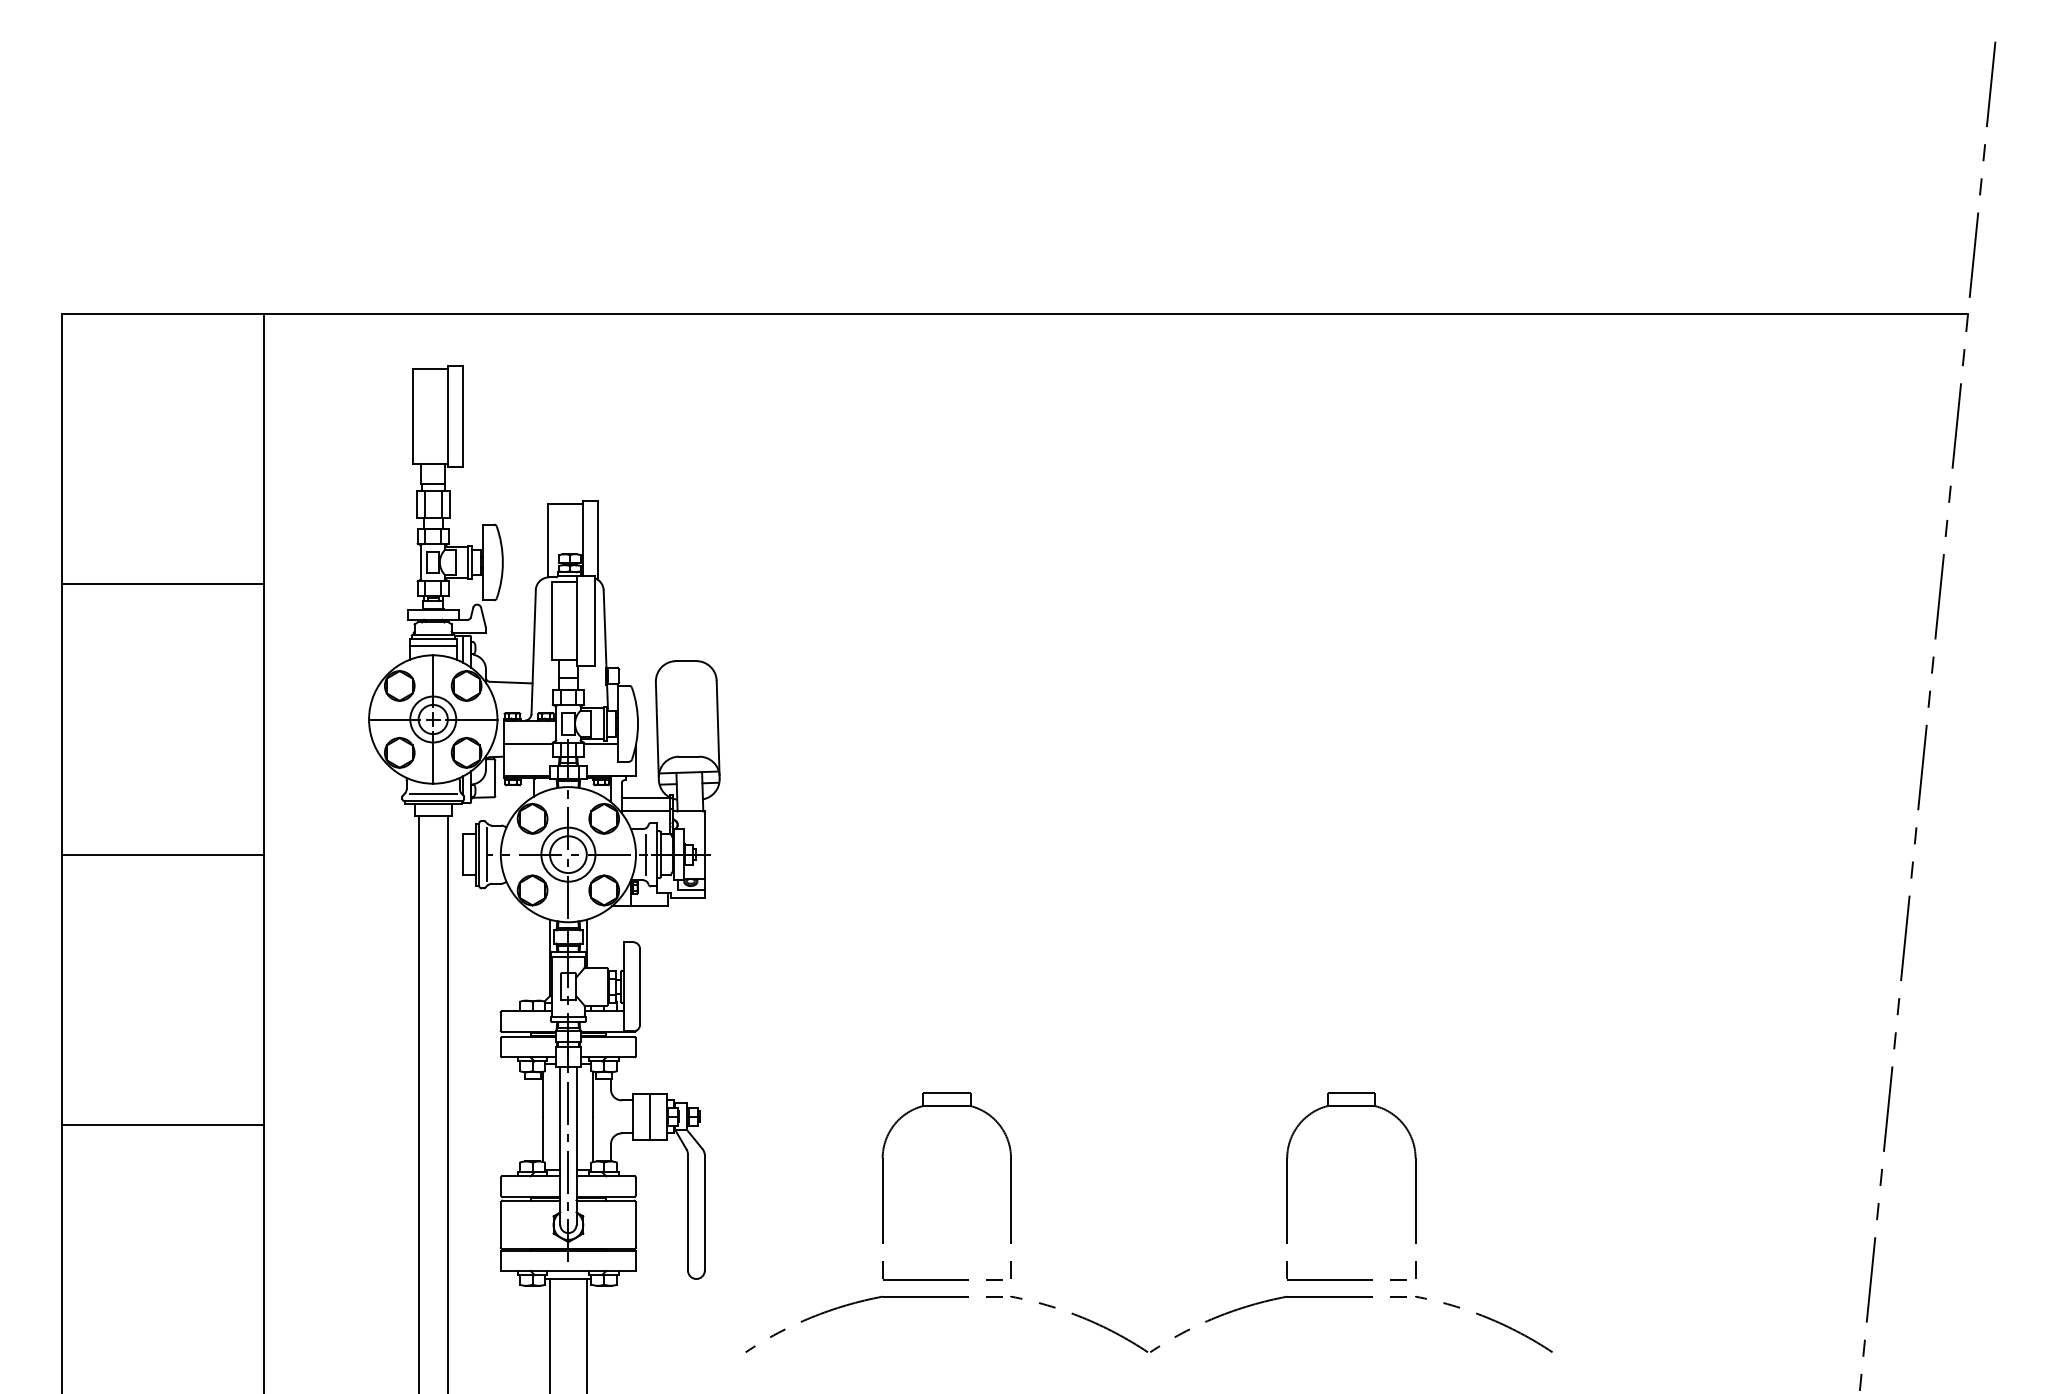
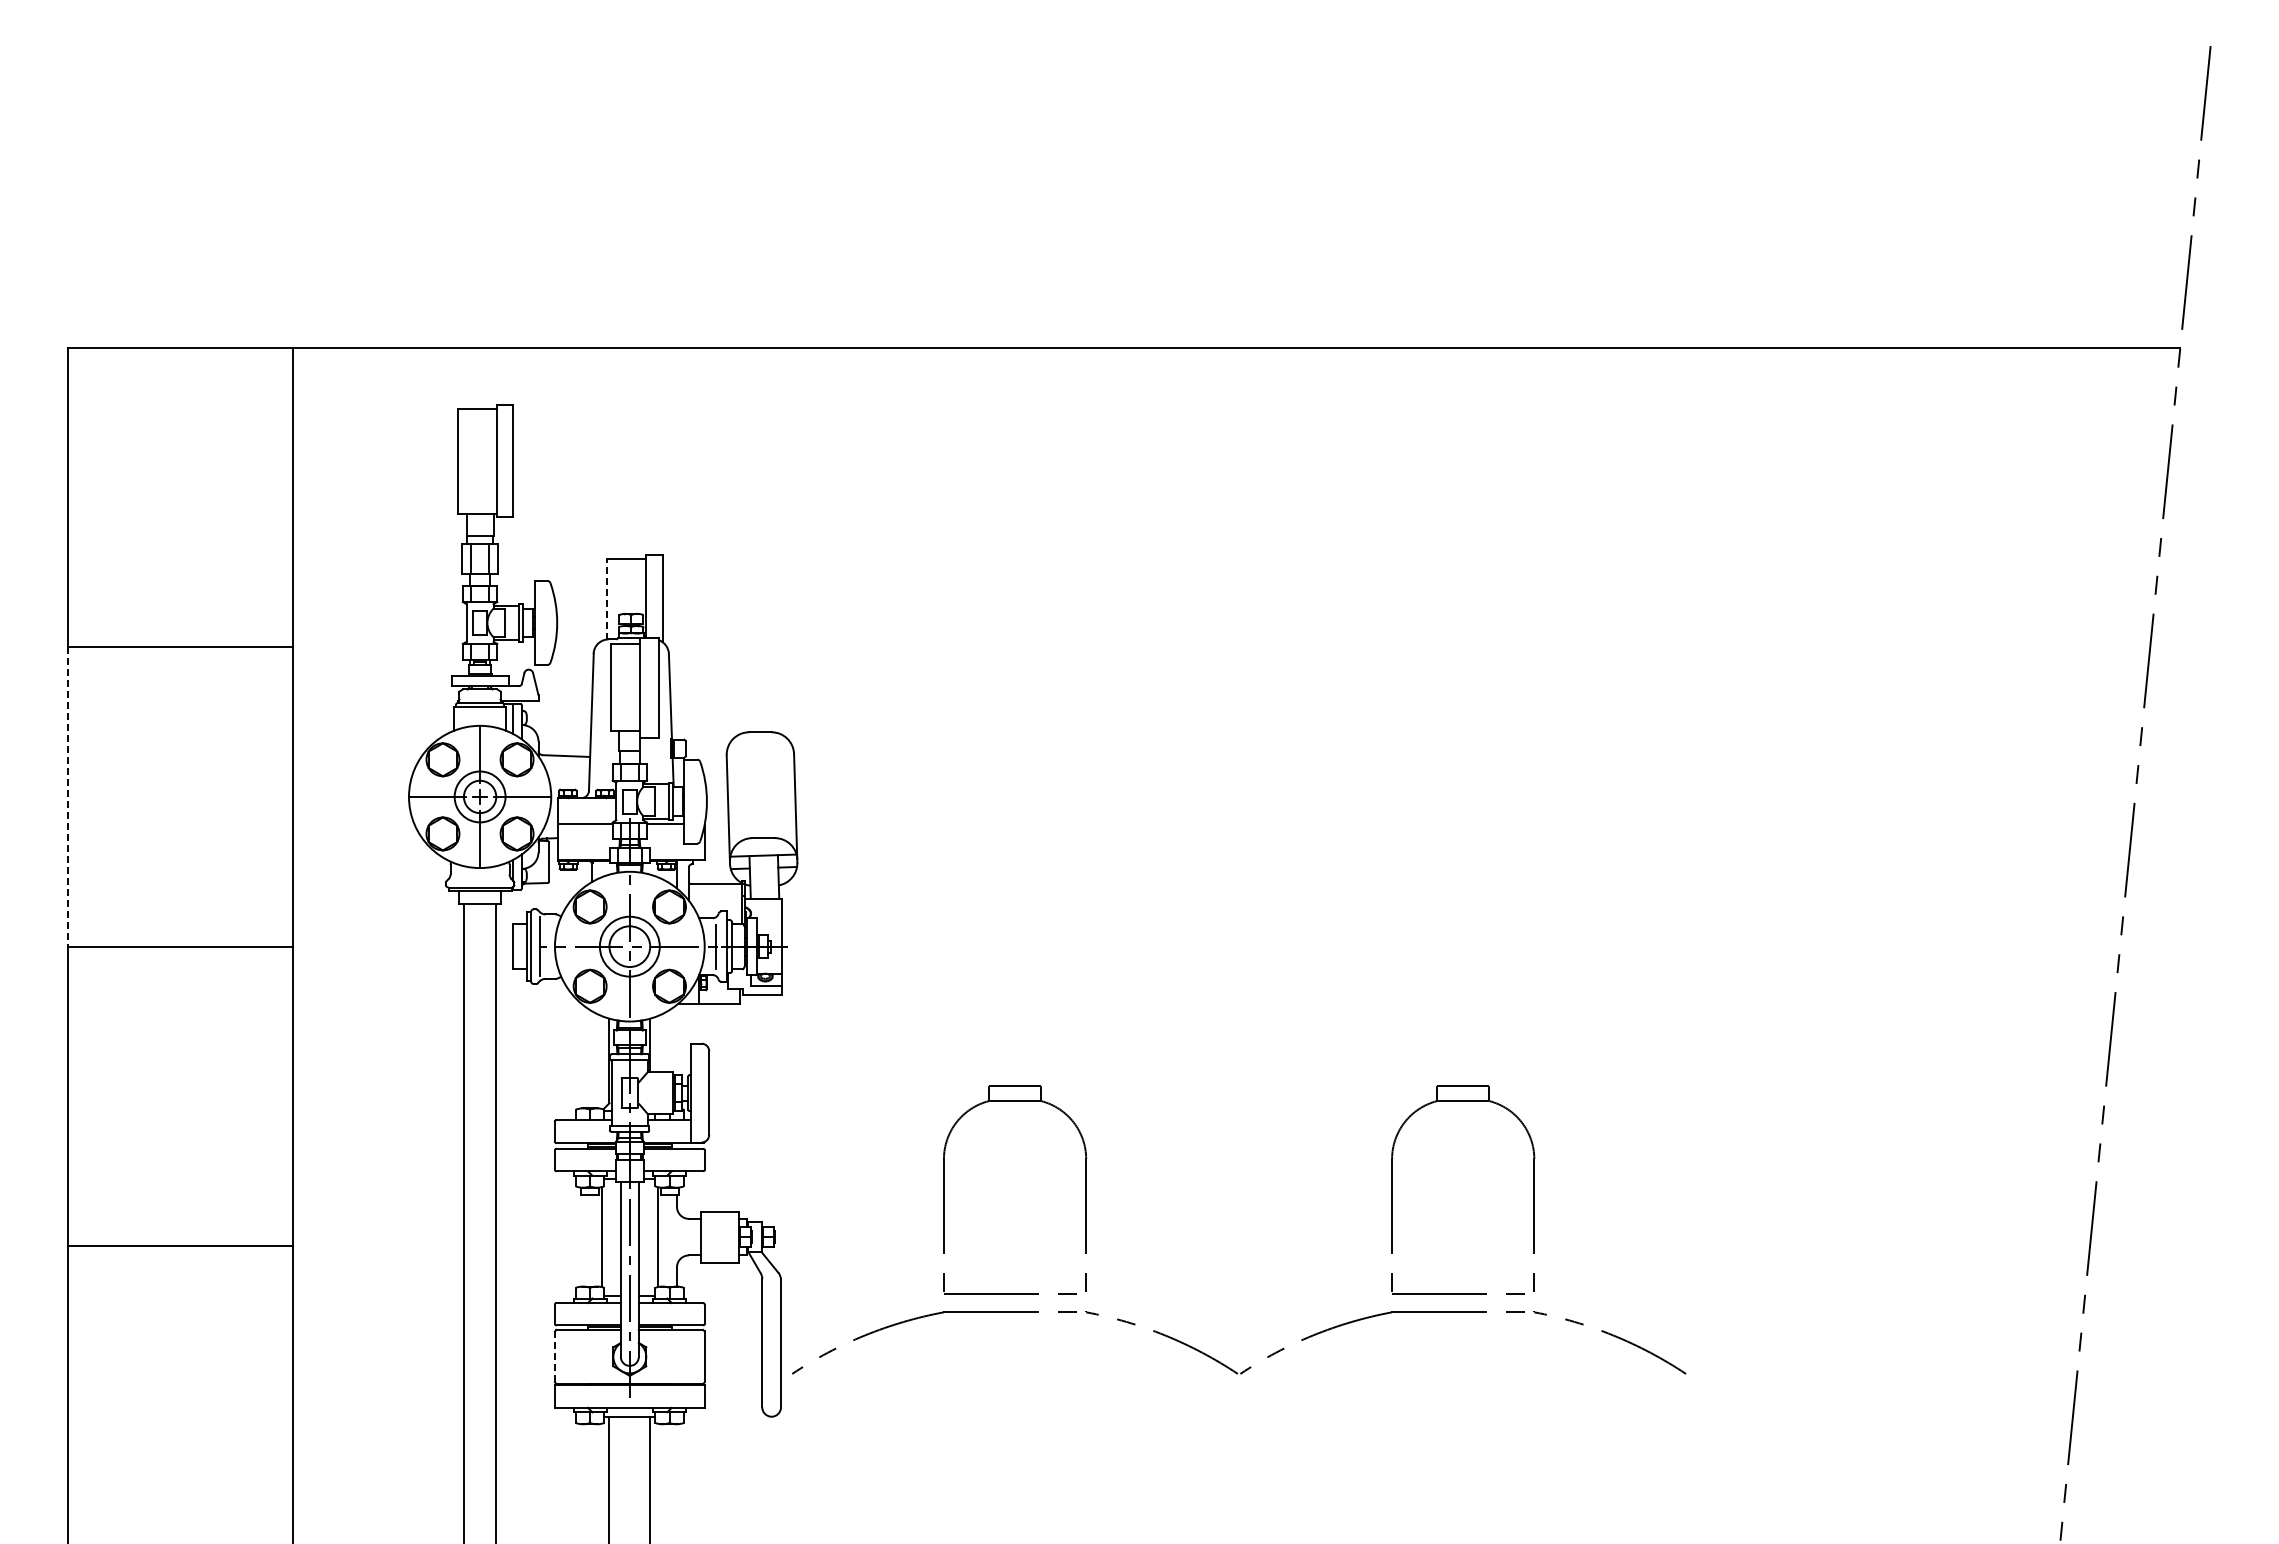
line: (548, 541) -> (607, 599), solid -> dashed
line: (433, 645) -> (480, 715), removed
line: (61, 719) -> (68, 796), solid -> dashed
line: (433, 794) -> (480, 879), removed
line: (645, 811) -> (715, 898), removed
line: (649, 1116) -> (719, 1236), removed
line: (500, 1225) -> (554, 1357), solid -> dashed
part: (1099, 1323) -> (1184, 1342), moved

